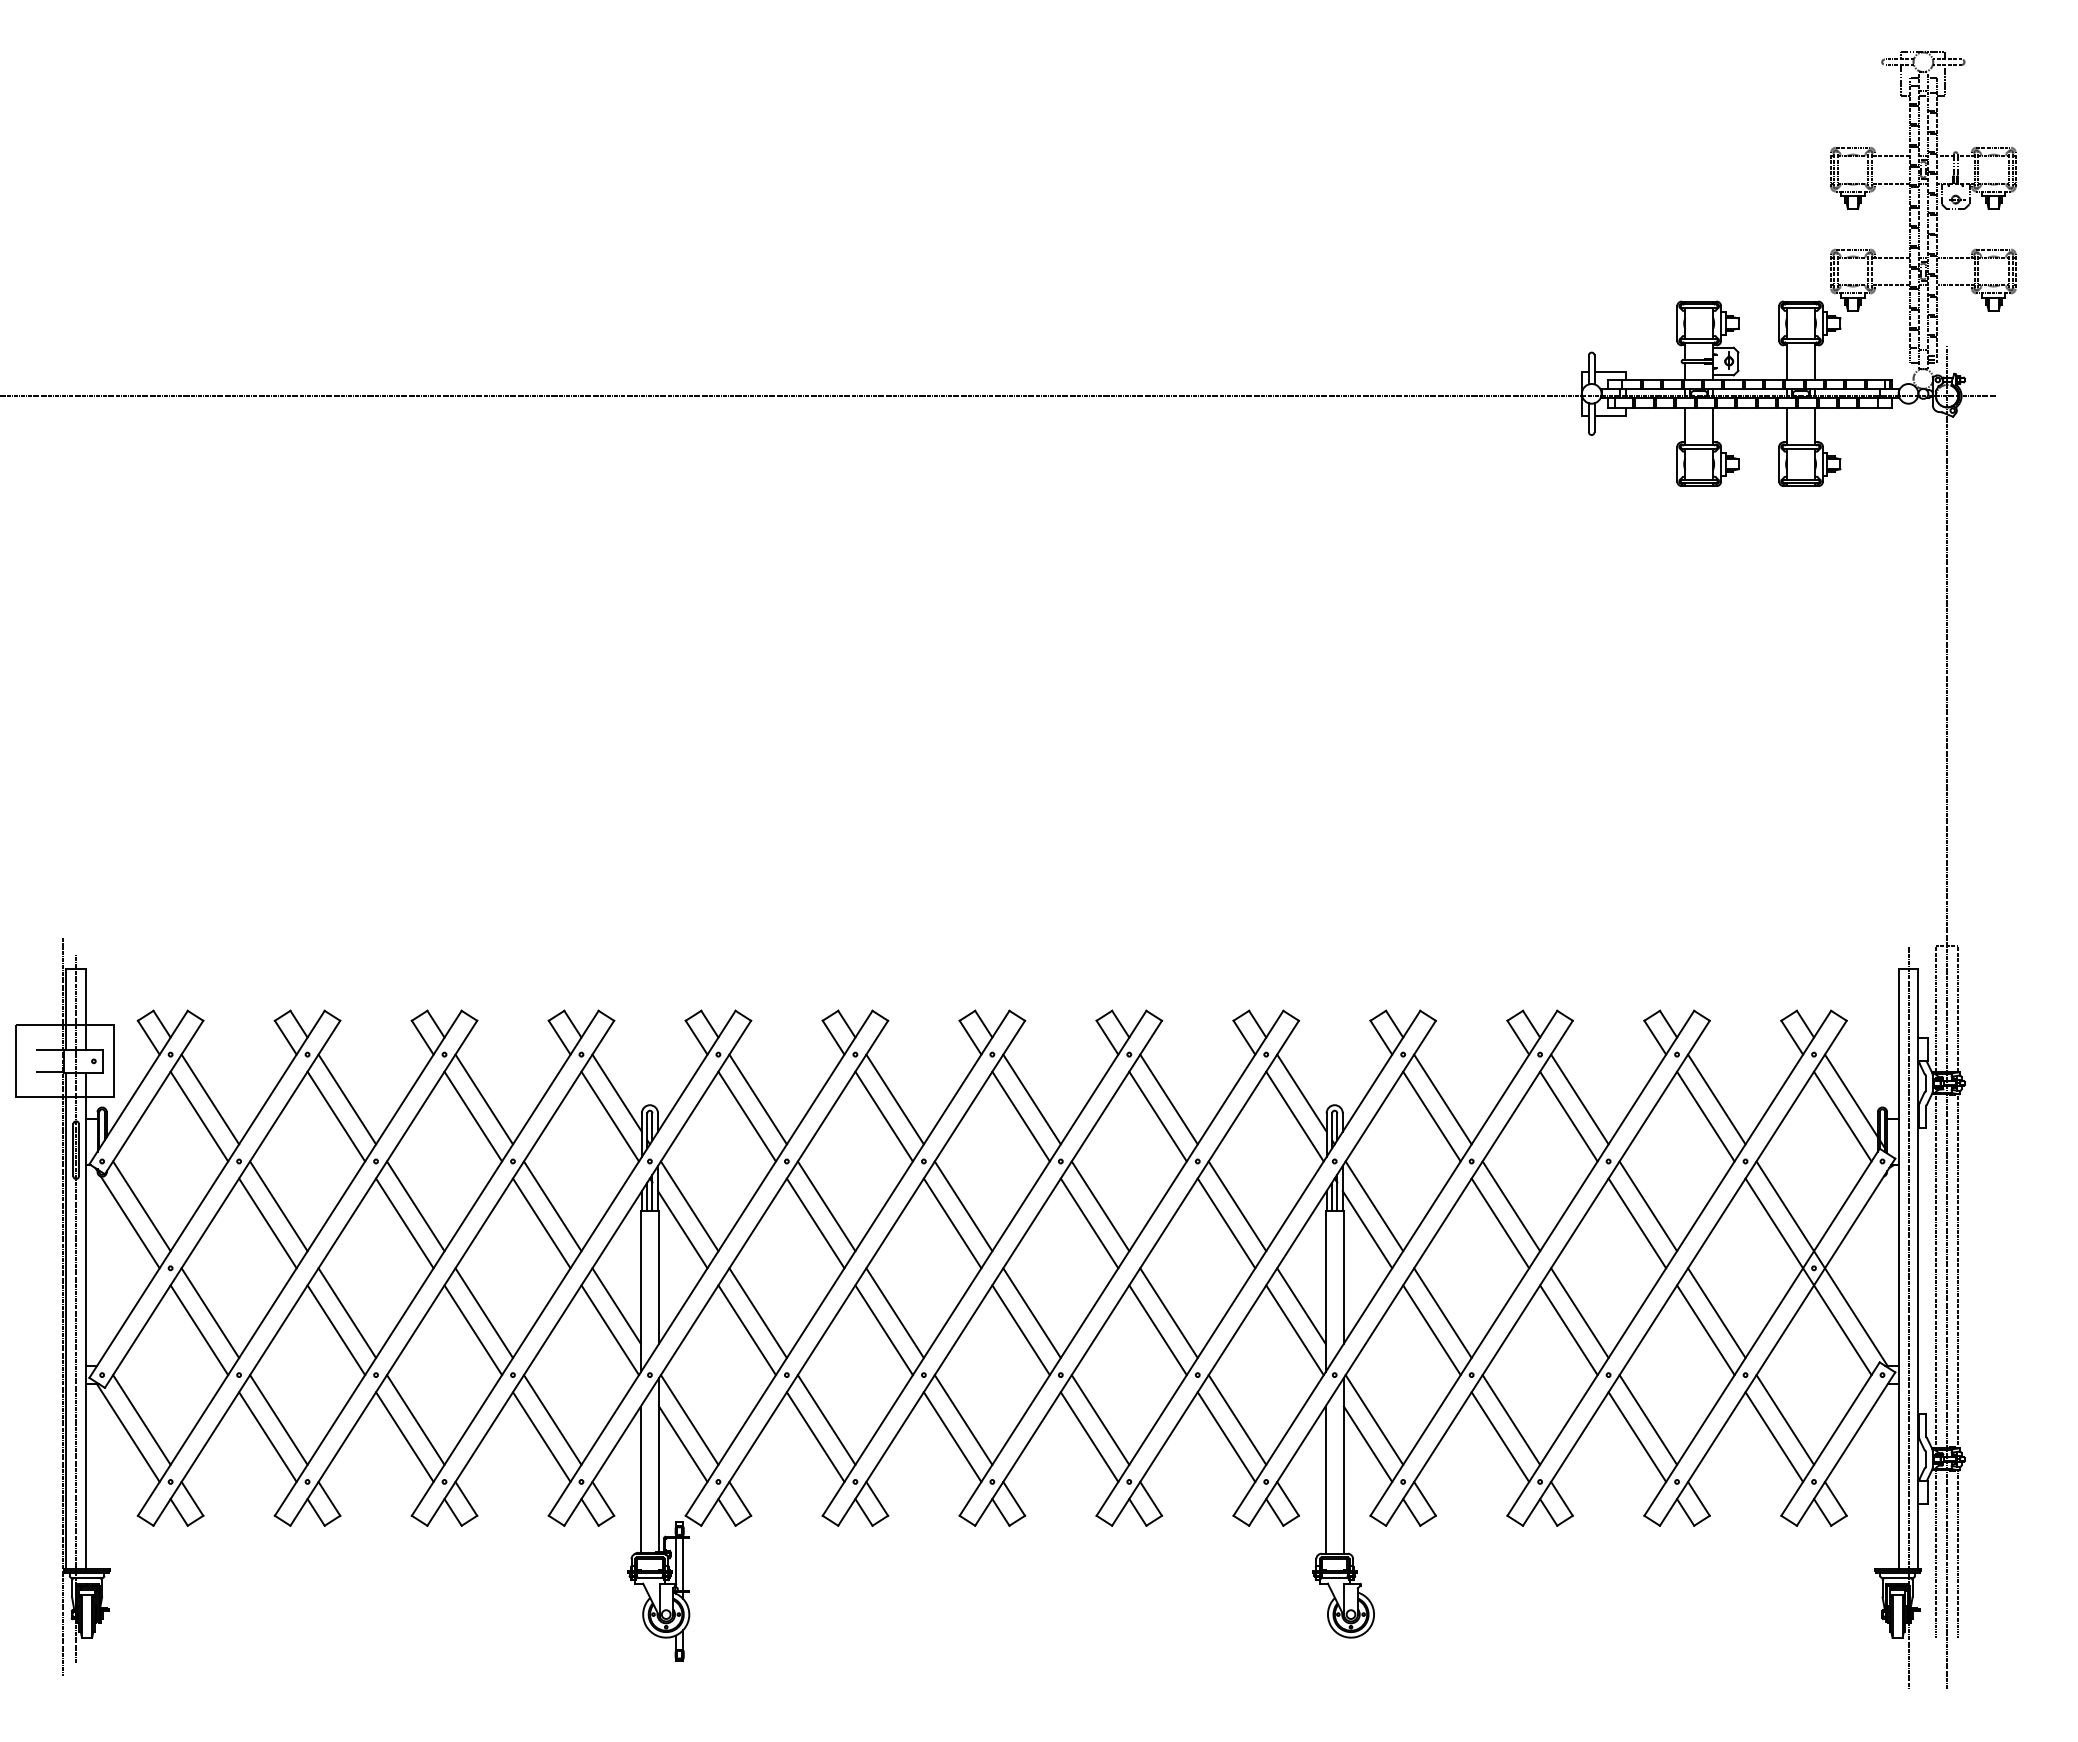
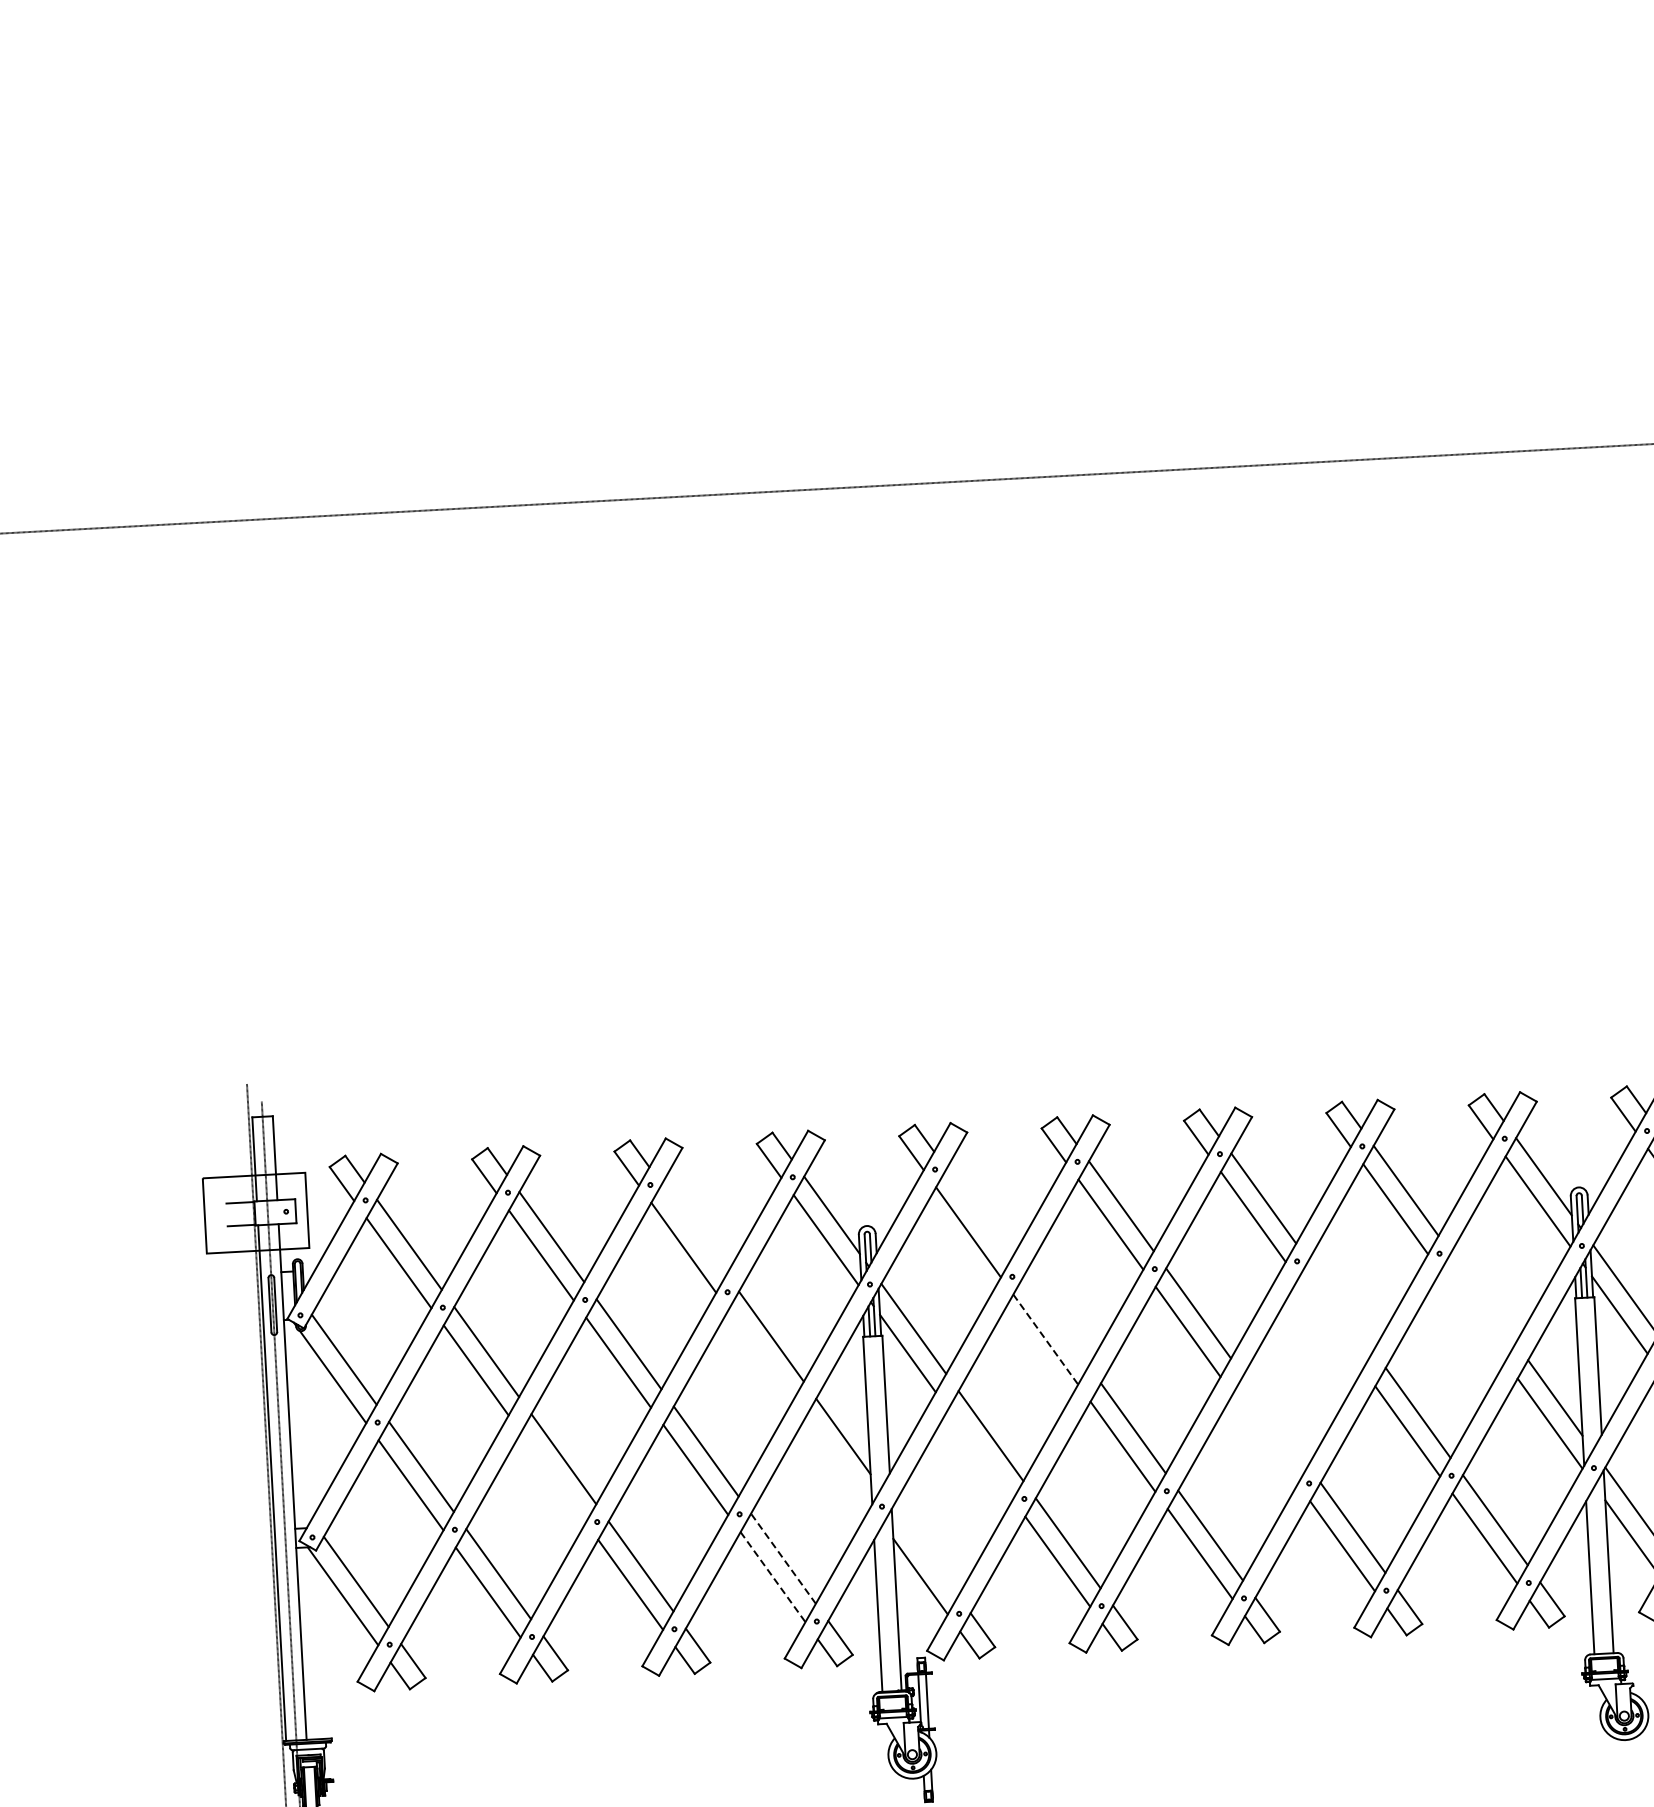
line: (484, 1099) -> (694, 1229), removed
line: (757, 1099) -> (978, 1214), removed
line: (826, 1206) -> (1056, 1321), removed
line: (1100, 1206) -> (1340, 1305), removed
line: (1237, 1206) -> (1483, 1298), removed
line: (541, 1223) -> (760, 1355), removed
line: (815, 1223) -> (1045, 1339), solid -> dashed
line: (1089, 1223) -> (1330, 1324), removed
line: (1226, 1223) -> (1472, 1316), removed
line: (1031, 1313) -> (1275, 1421), removed
line: (336, 1330) -> (553, 1477), removed
line: (610, 1330) -> (838, 1462), removed
line: (746, 1330) -> (979, 1454), removed
line: (1020, 1330) -> (1264, 1439), removed
line: (552, 1419) -> (783, 1558), solid -> dashed
line: (689, 1419) -> (925, 1550), removed
line: (542, 1437) -> (773, 1577), solid -> dashed

